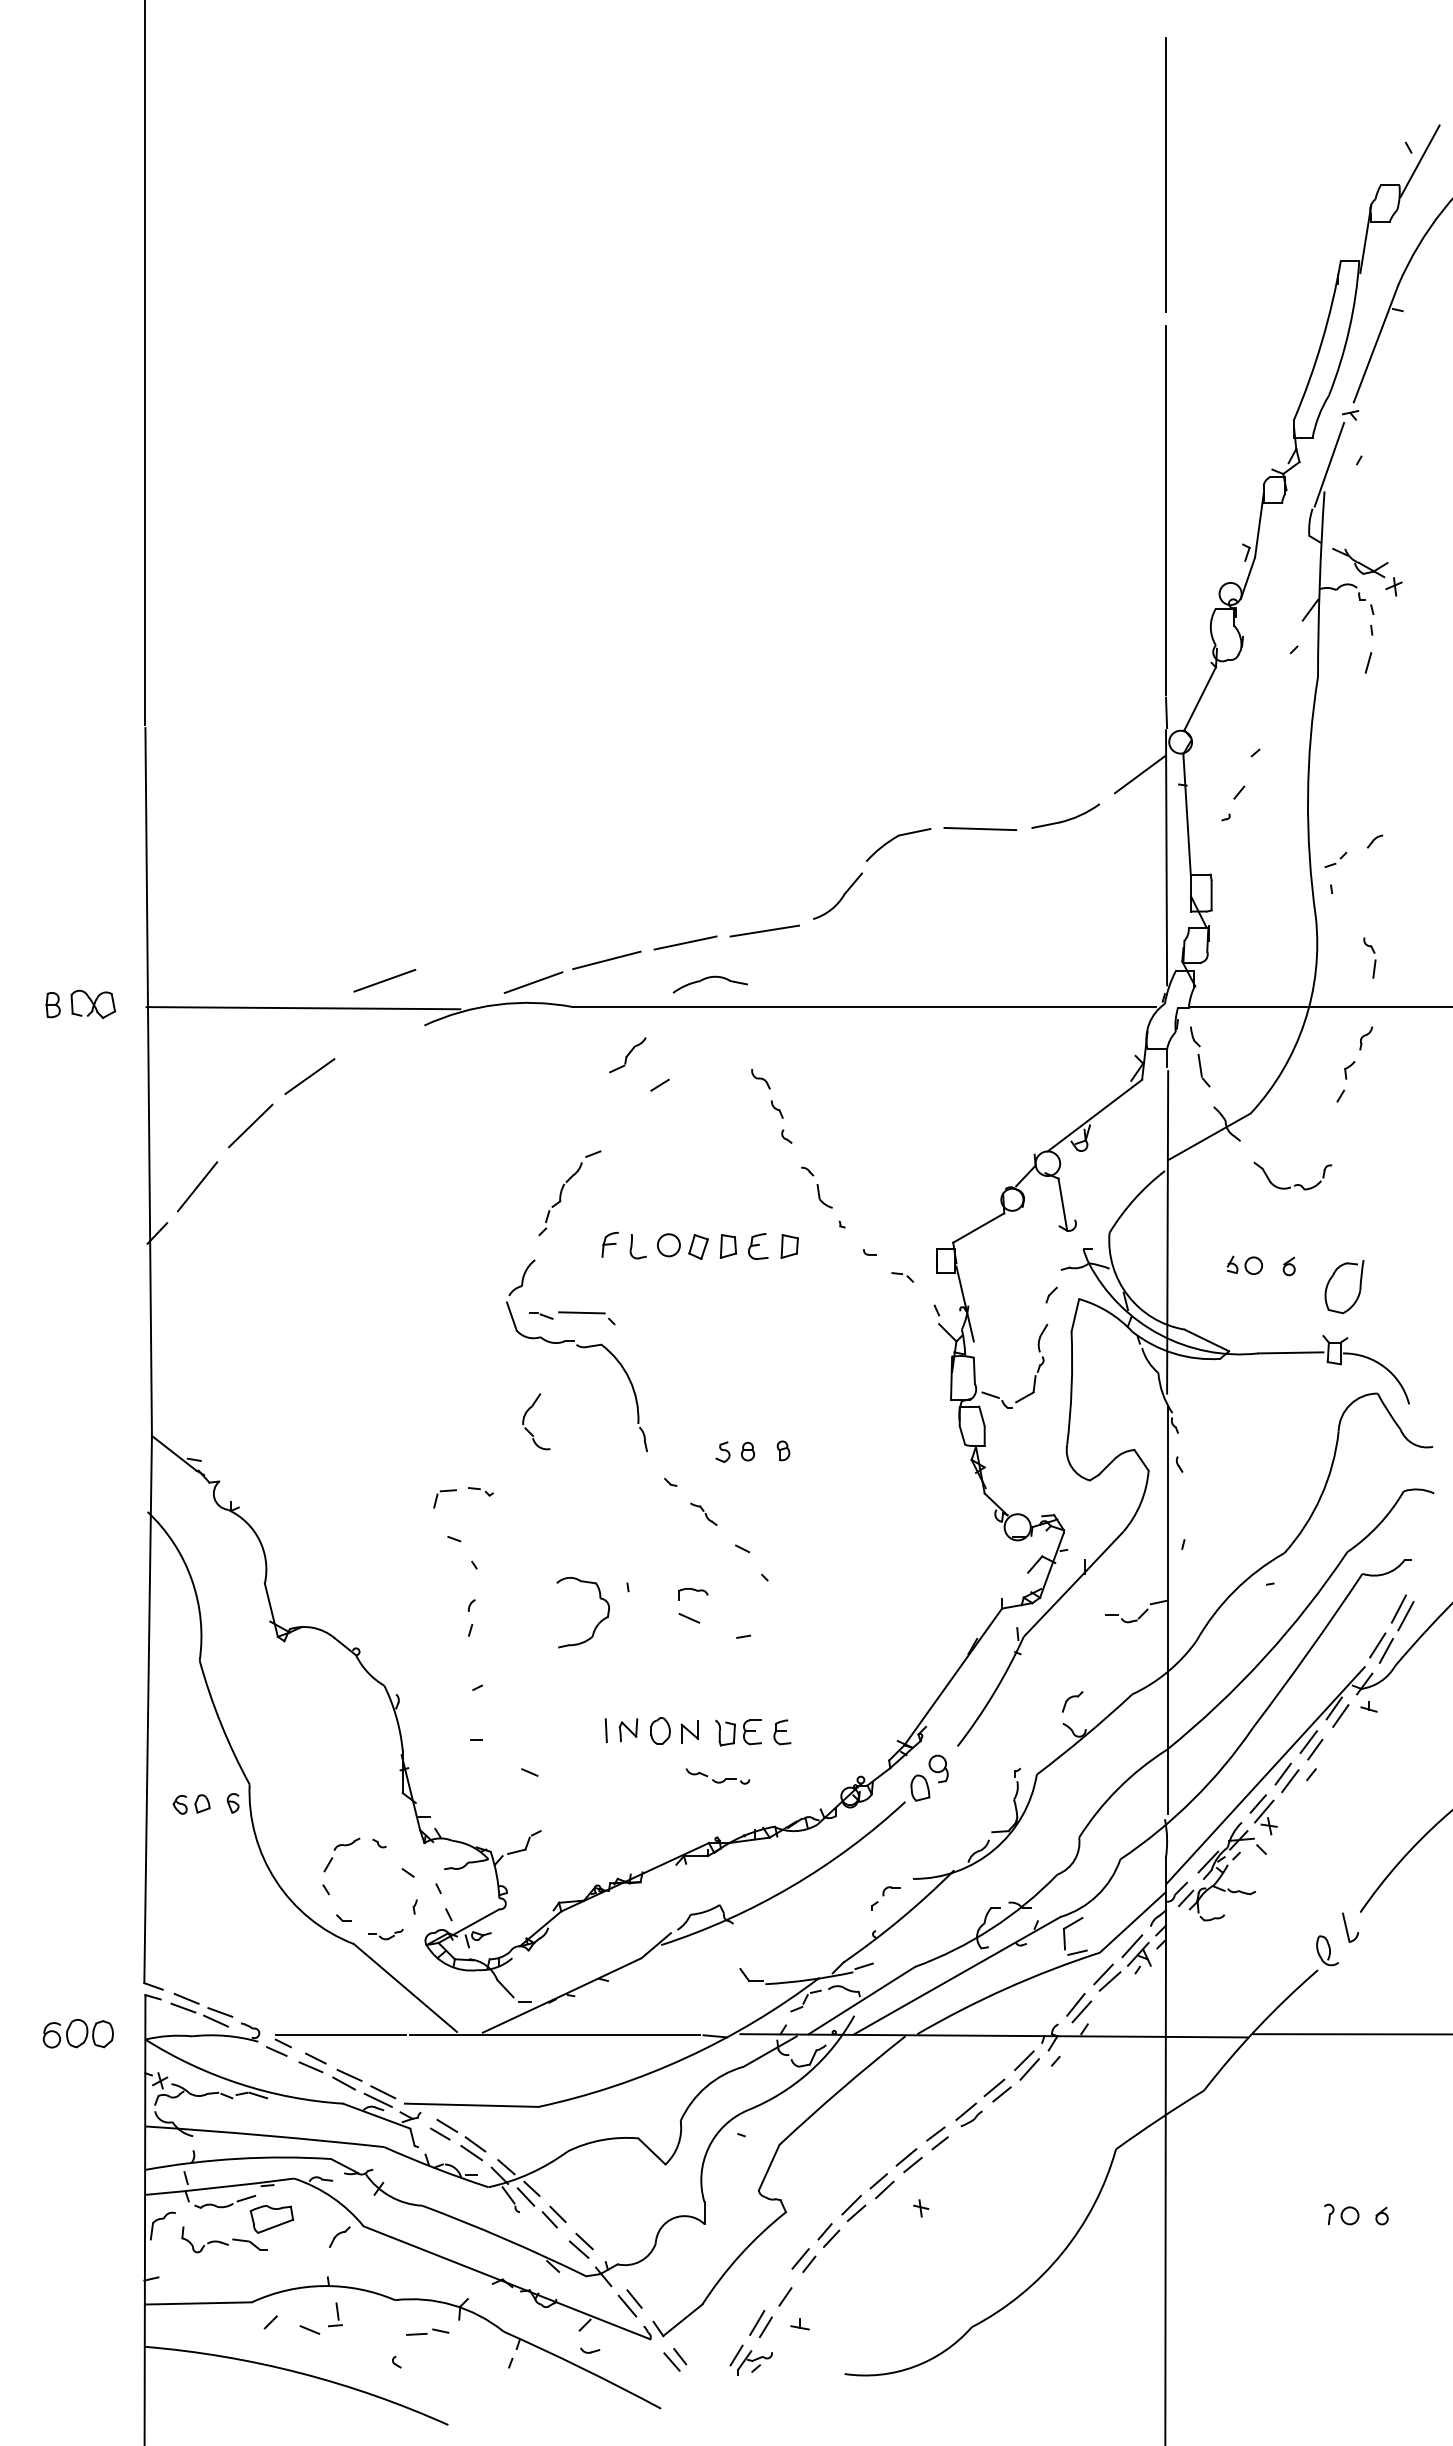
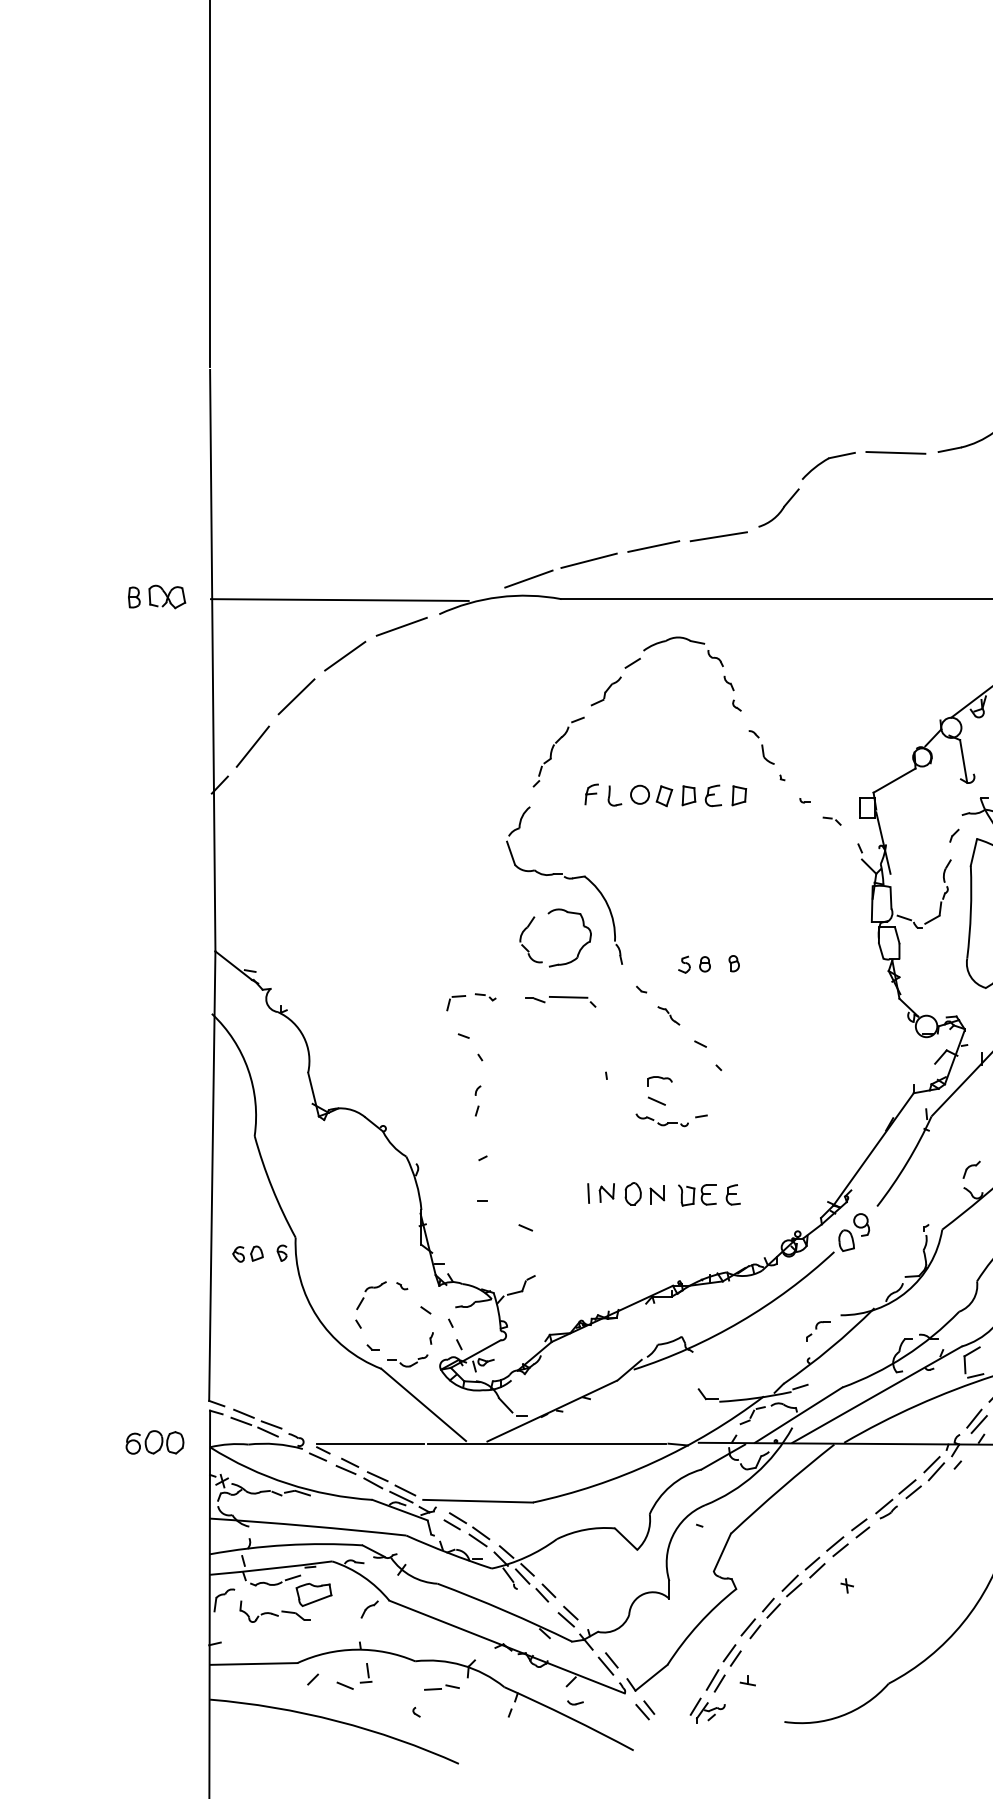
line: (384, 980) -> (401, 626), moved
part: (709, 984) -> (673, 643), moved
part: (627, 1055) -> (606, 691), moved
part: (572, 1318) -> (560, 1001), moved
part: (597, 1623) -> (581, 946), moved
part: (717, 1776) -> (661, 1120), moved
part: (385, 1934) -> (407, 1360), size x1.43
line: (777, 2290) -> (729, 1653), added

